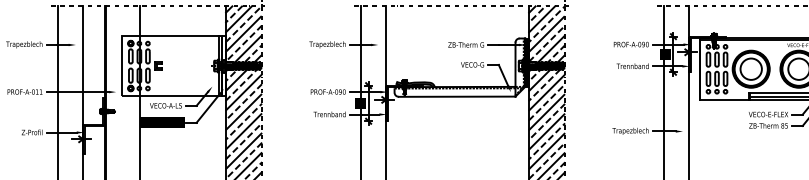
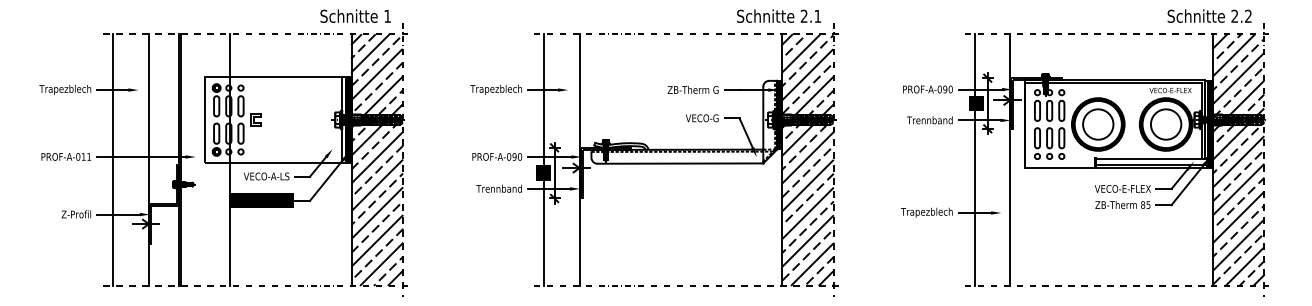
fill: (223, 65) -> (348, 119), added

